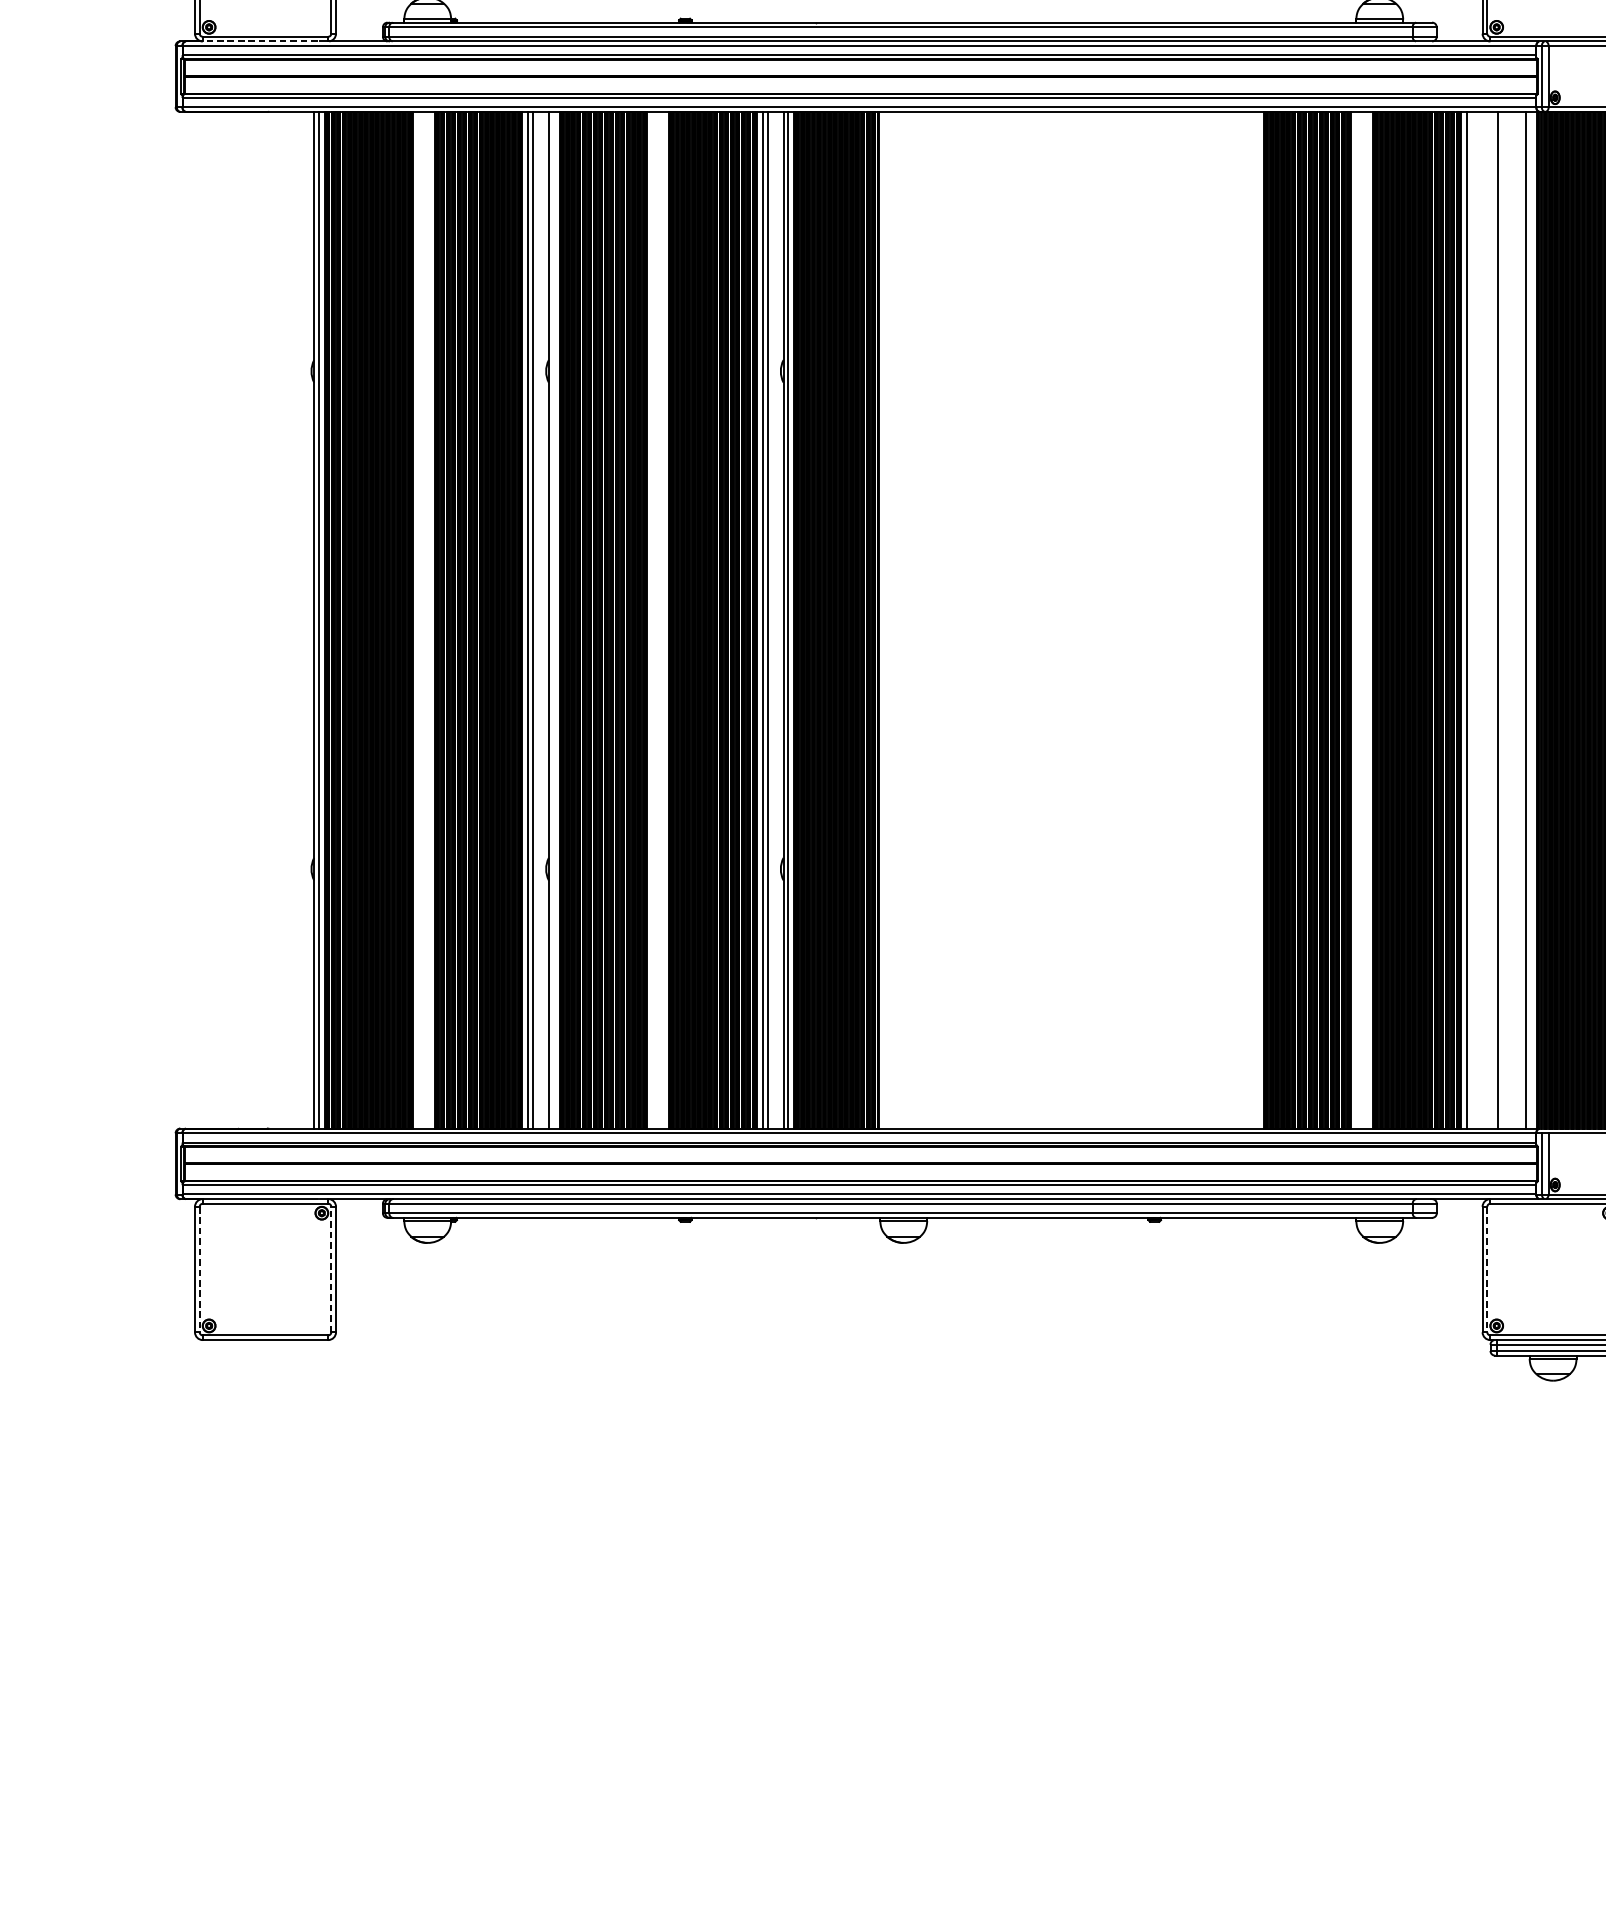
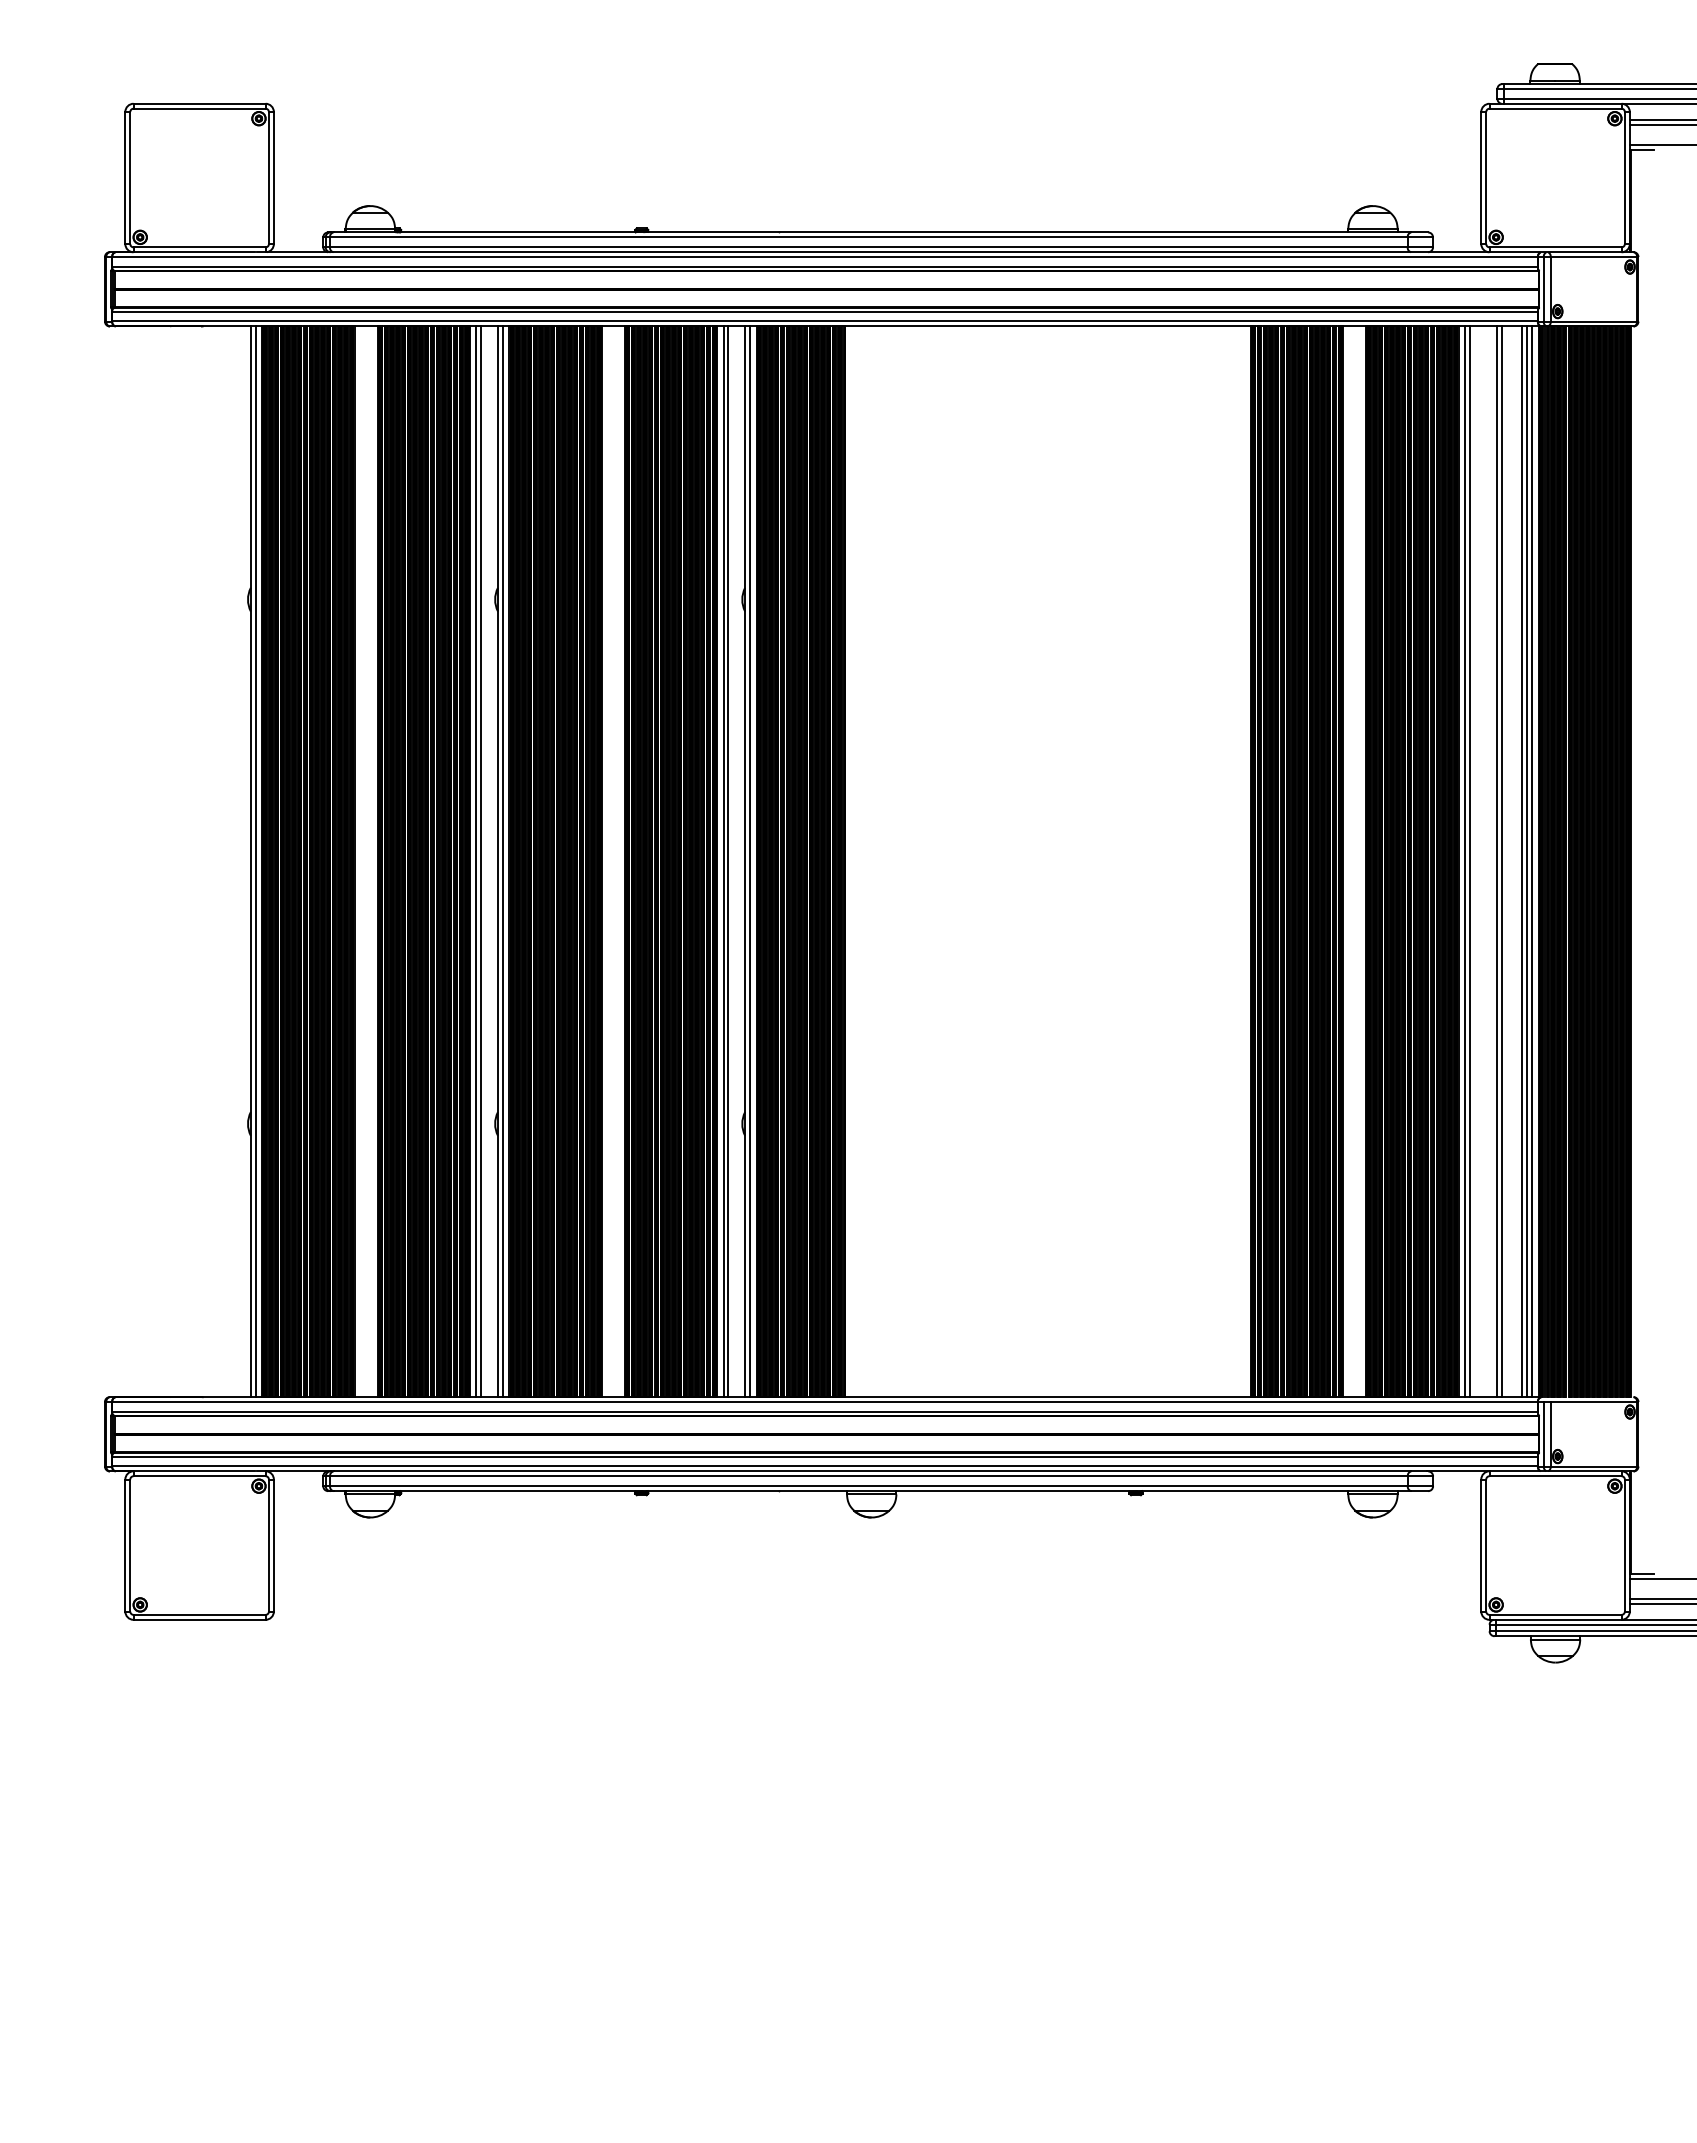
line: (259, 41) -> (193, 252), dashed -> solid
line: (553, 619) -> (502, 861), added
line: (1471, 619) -> (1469, 861), added
line: (1502, 619) -> (1502, 861), added
line: (1521, 619) -> (1522, 861), added
line: (1531, 619) -> (1532, 861), added
line: (330, 1269) -> (268, 1545), dashed -> solid
line: (199, 1270) -> (130, 1546), dashed -> solid
line: (1487, 1270) -> (1486, 1546), dashed -> solid

